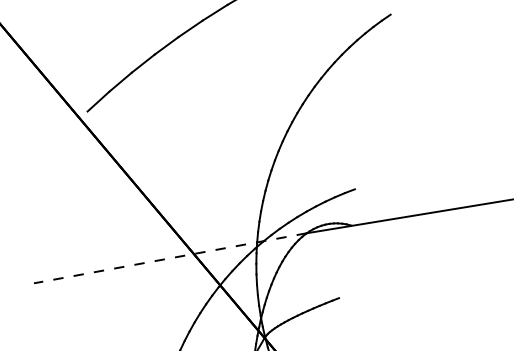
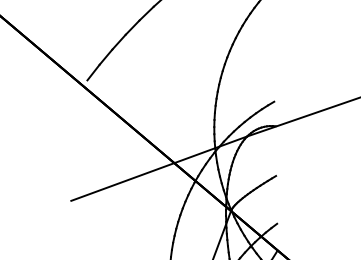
line: (170, 258) -> (159, 168), dashed -> solid

